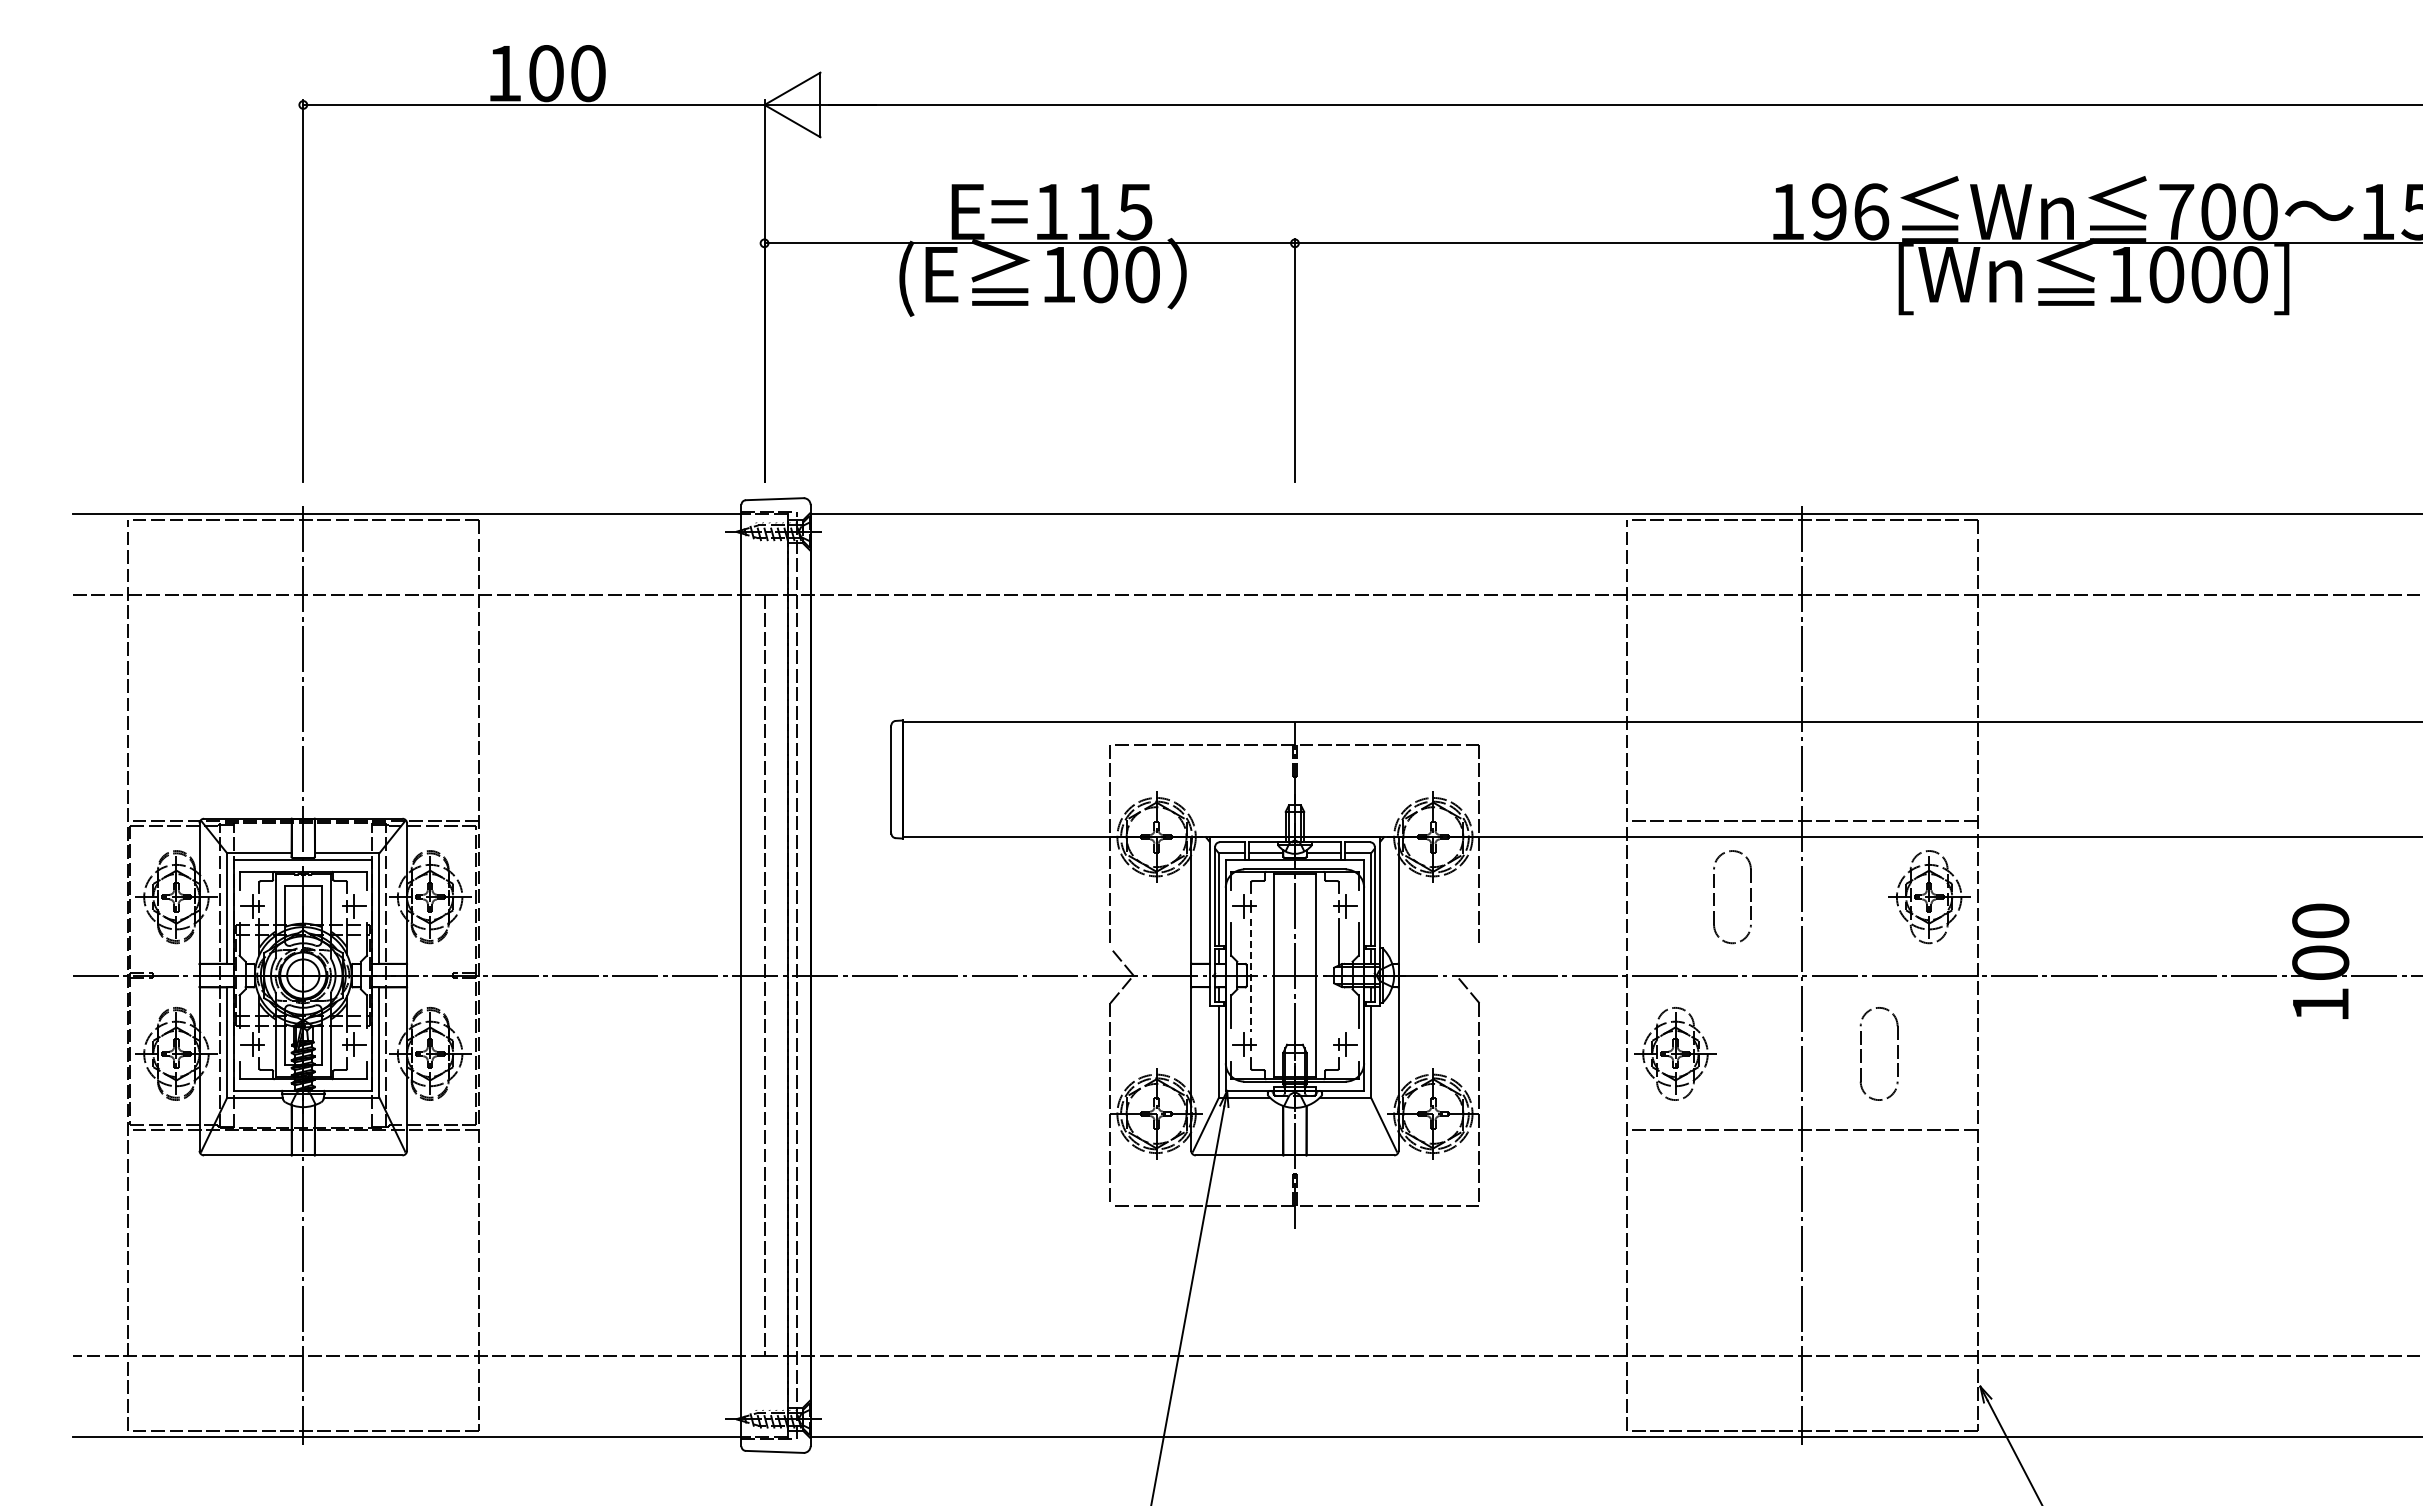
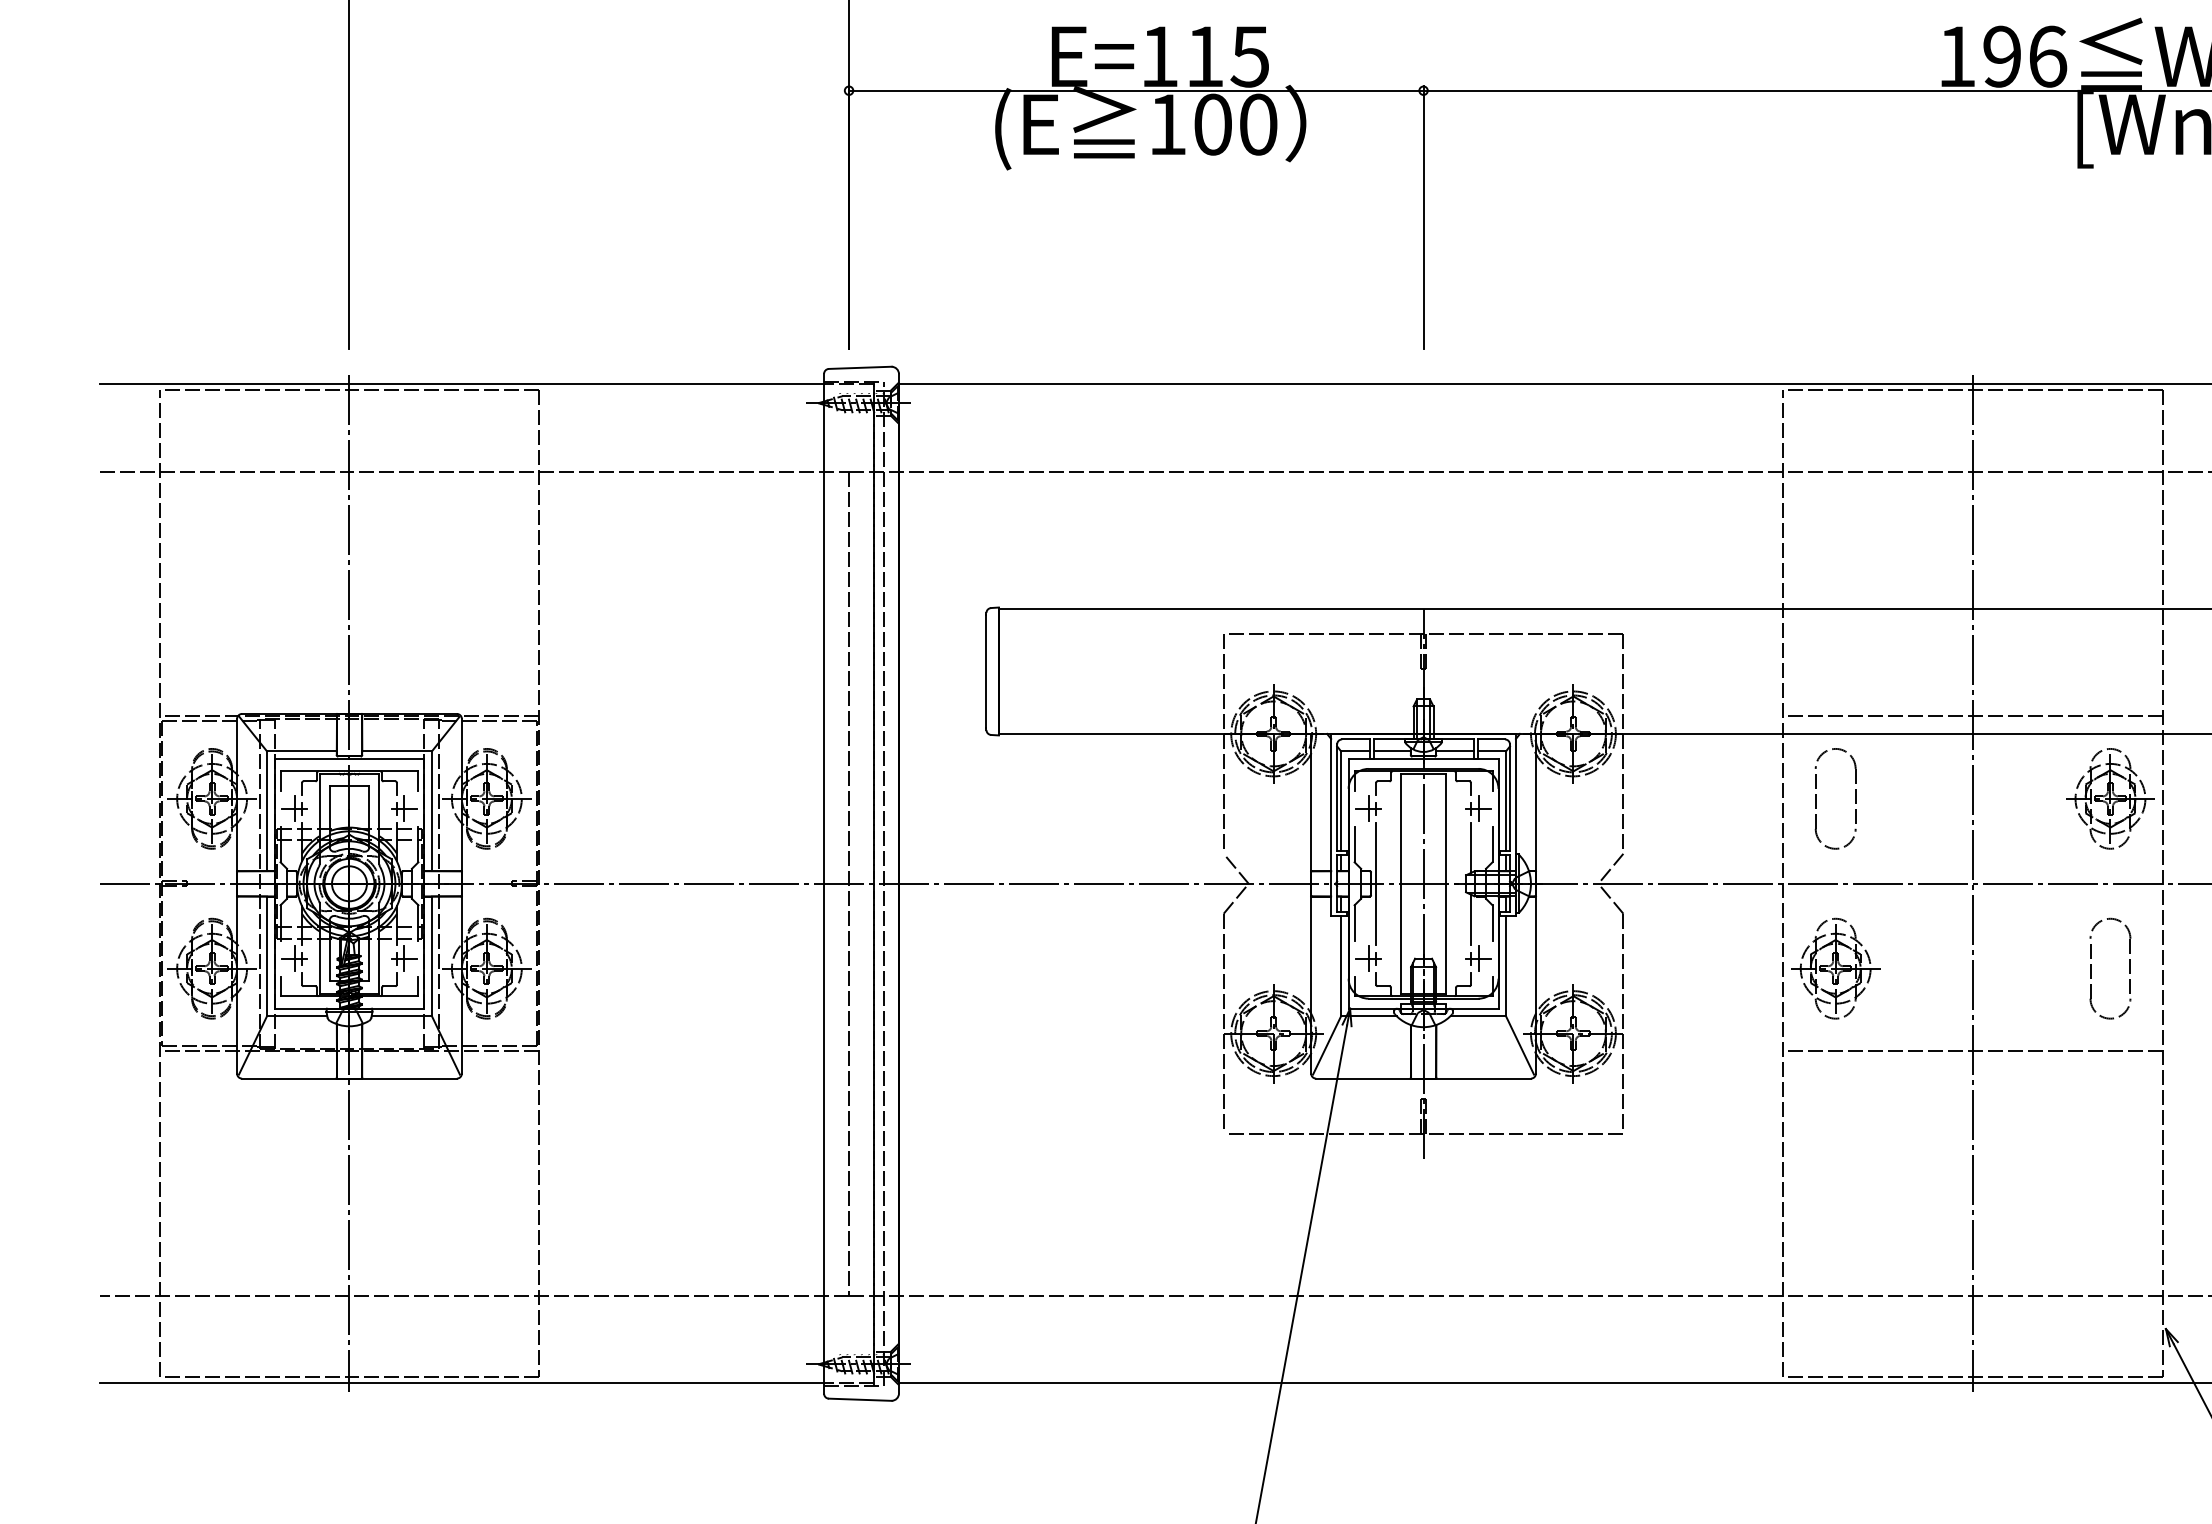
part: (1714, 897) -> (1816, 799), moved
line: (1467, 961) -> (1610, 868), added
line: (1251, 976) -> (1376, 884), dashed -> solid
line: (1338, 1008) -> (1470, 919), added
part: (1861, 1053) -> (2091, 968), moved

